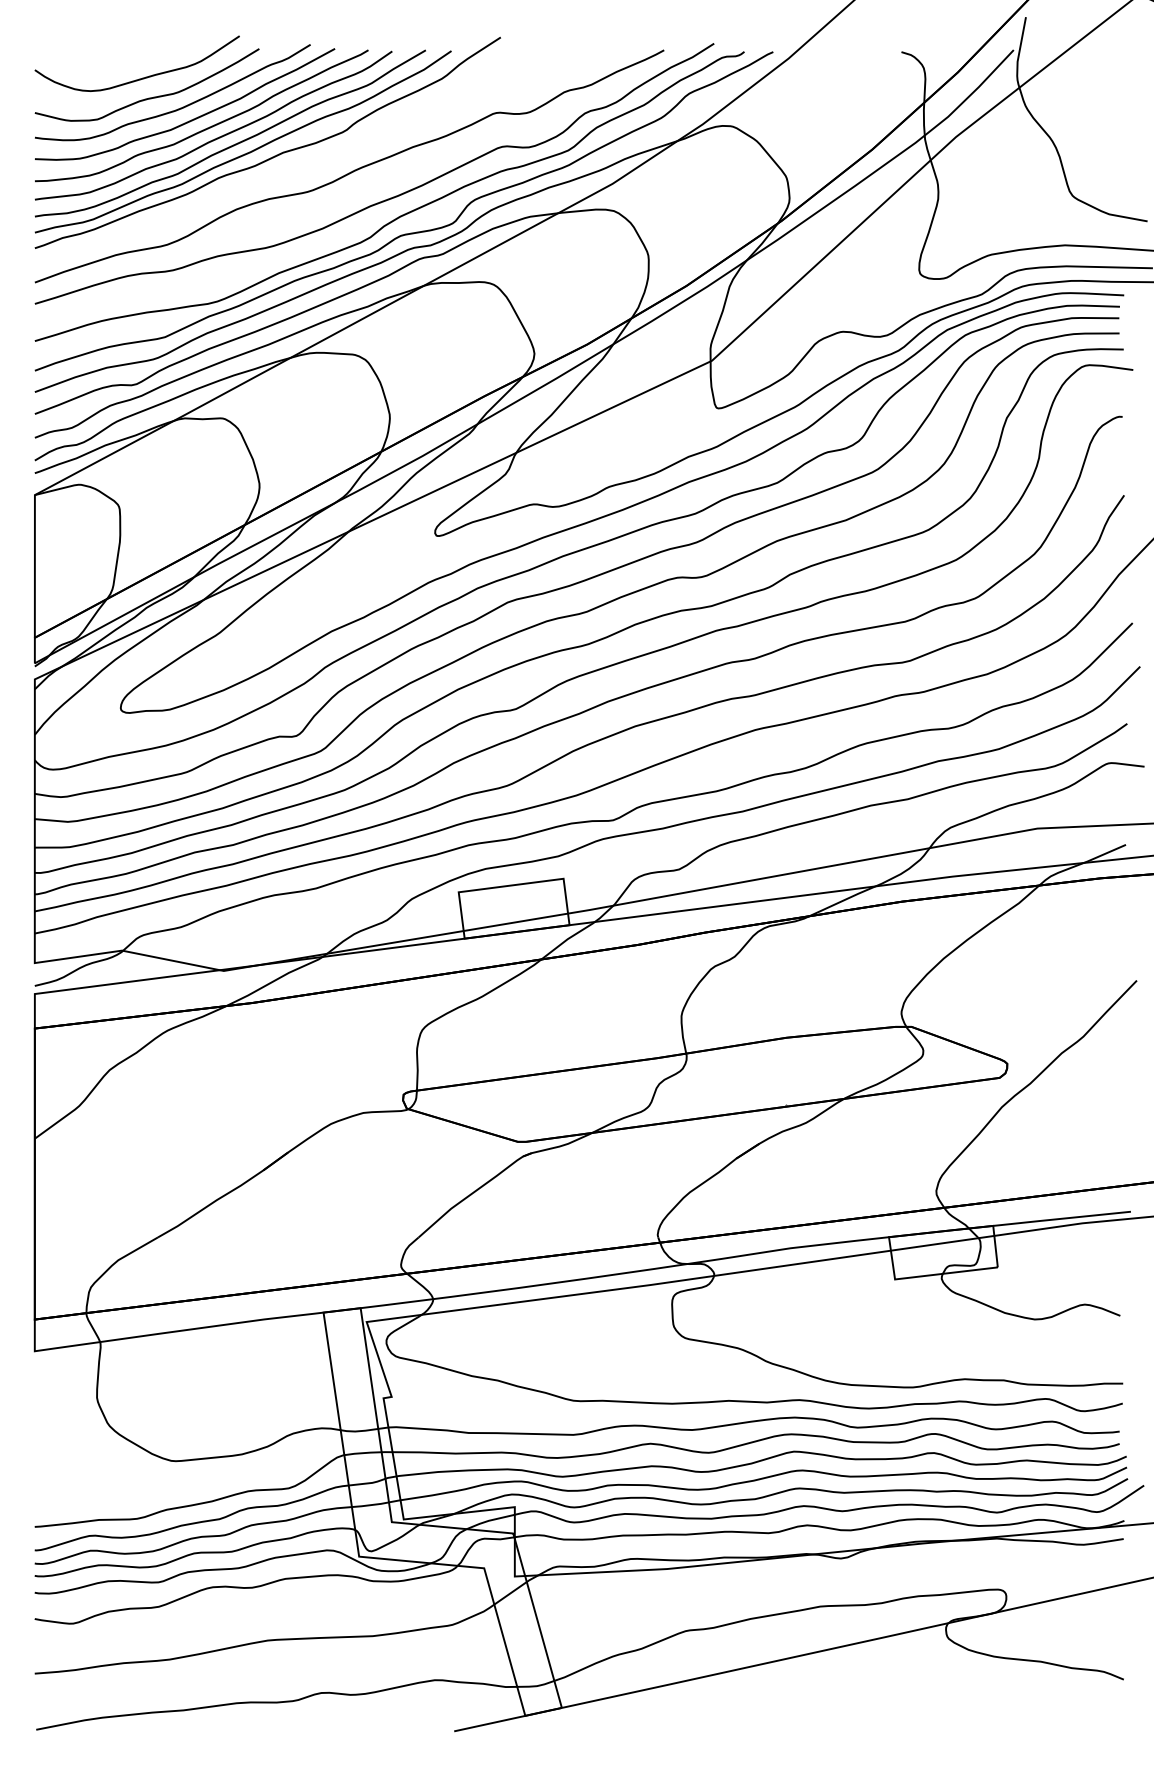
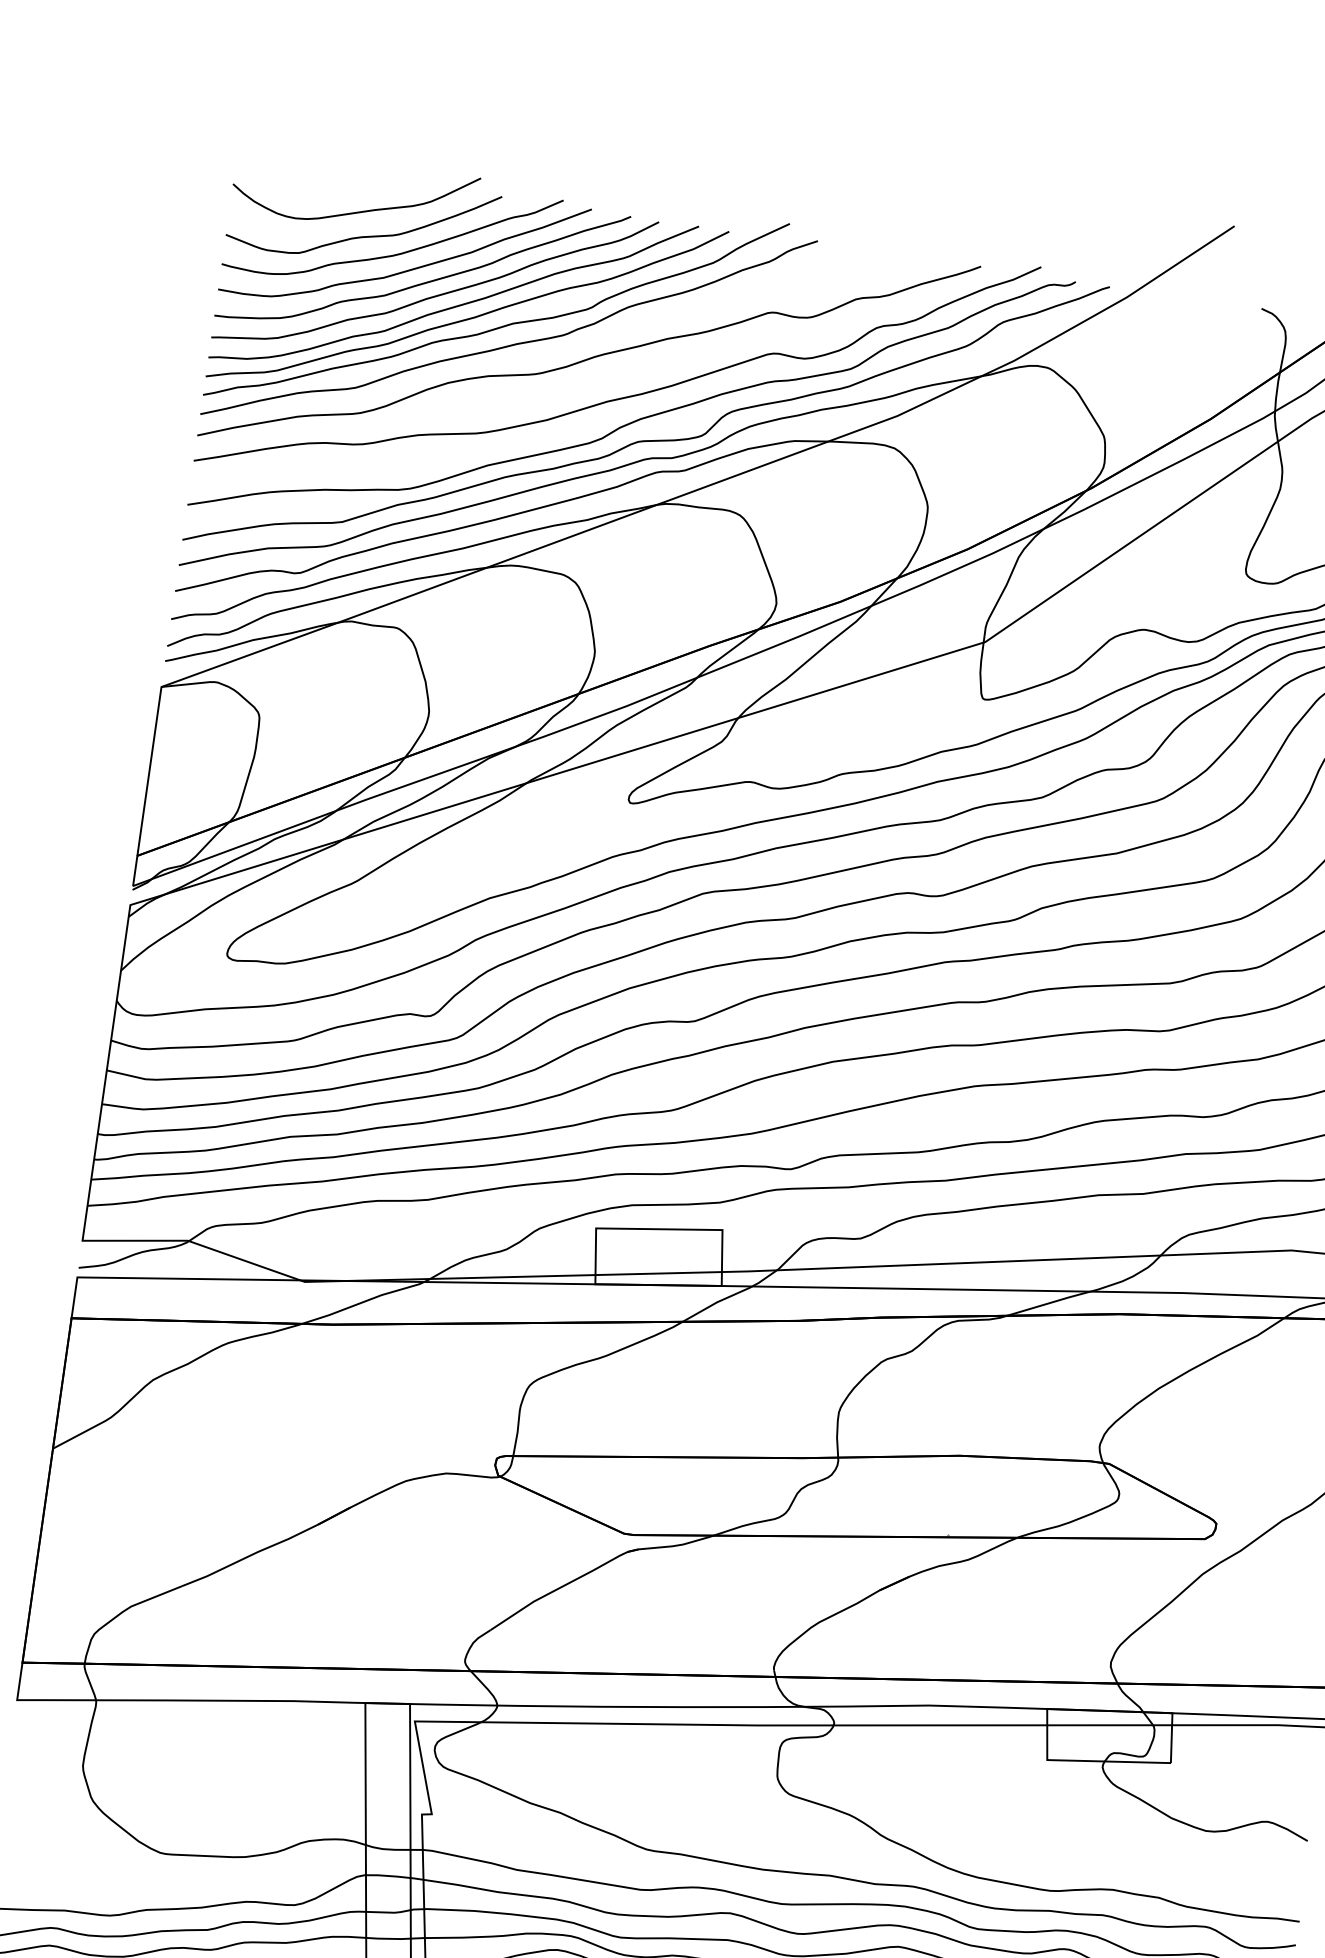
curve: (287, 168) -> (515, 343), added

